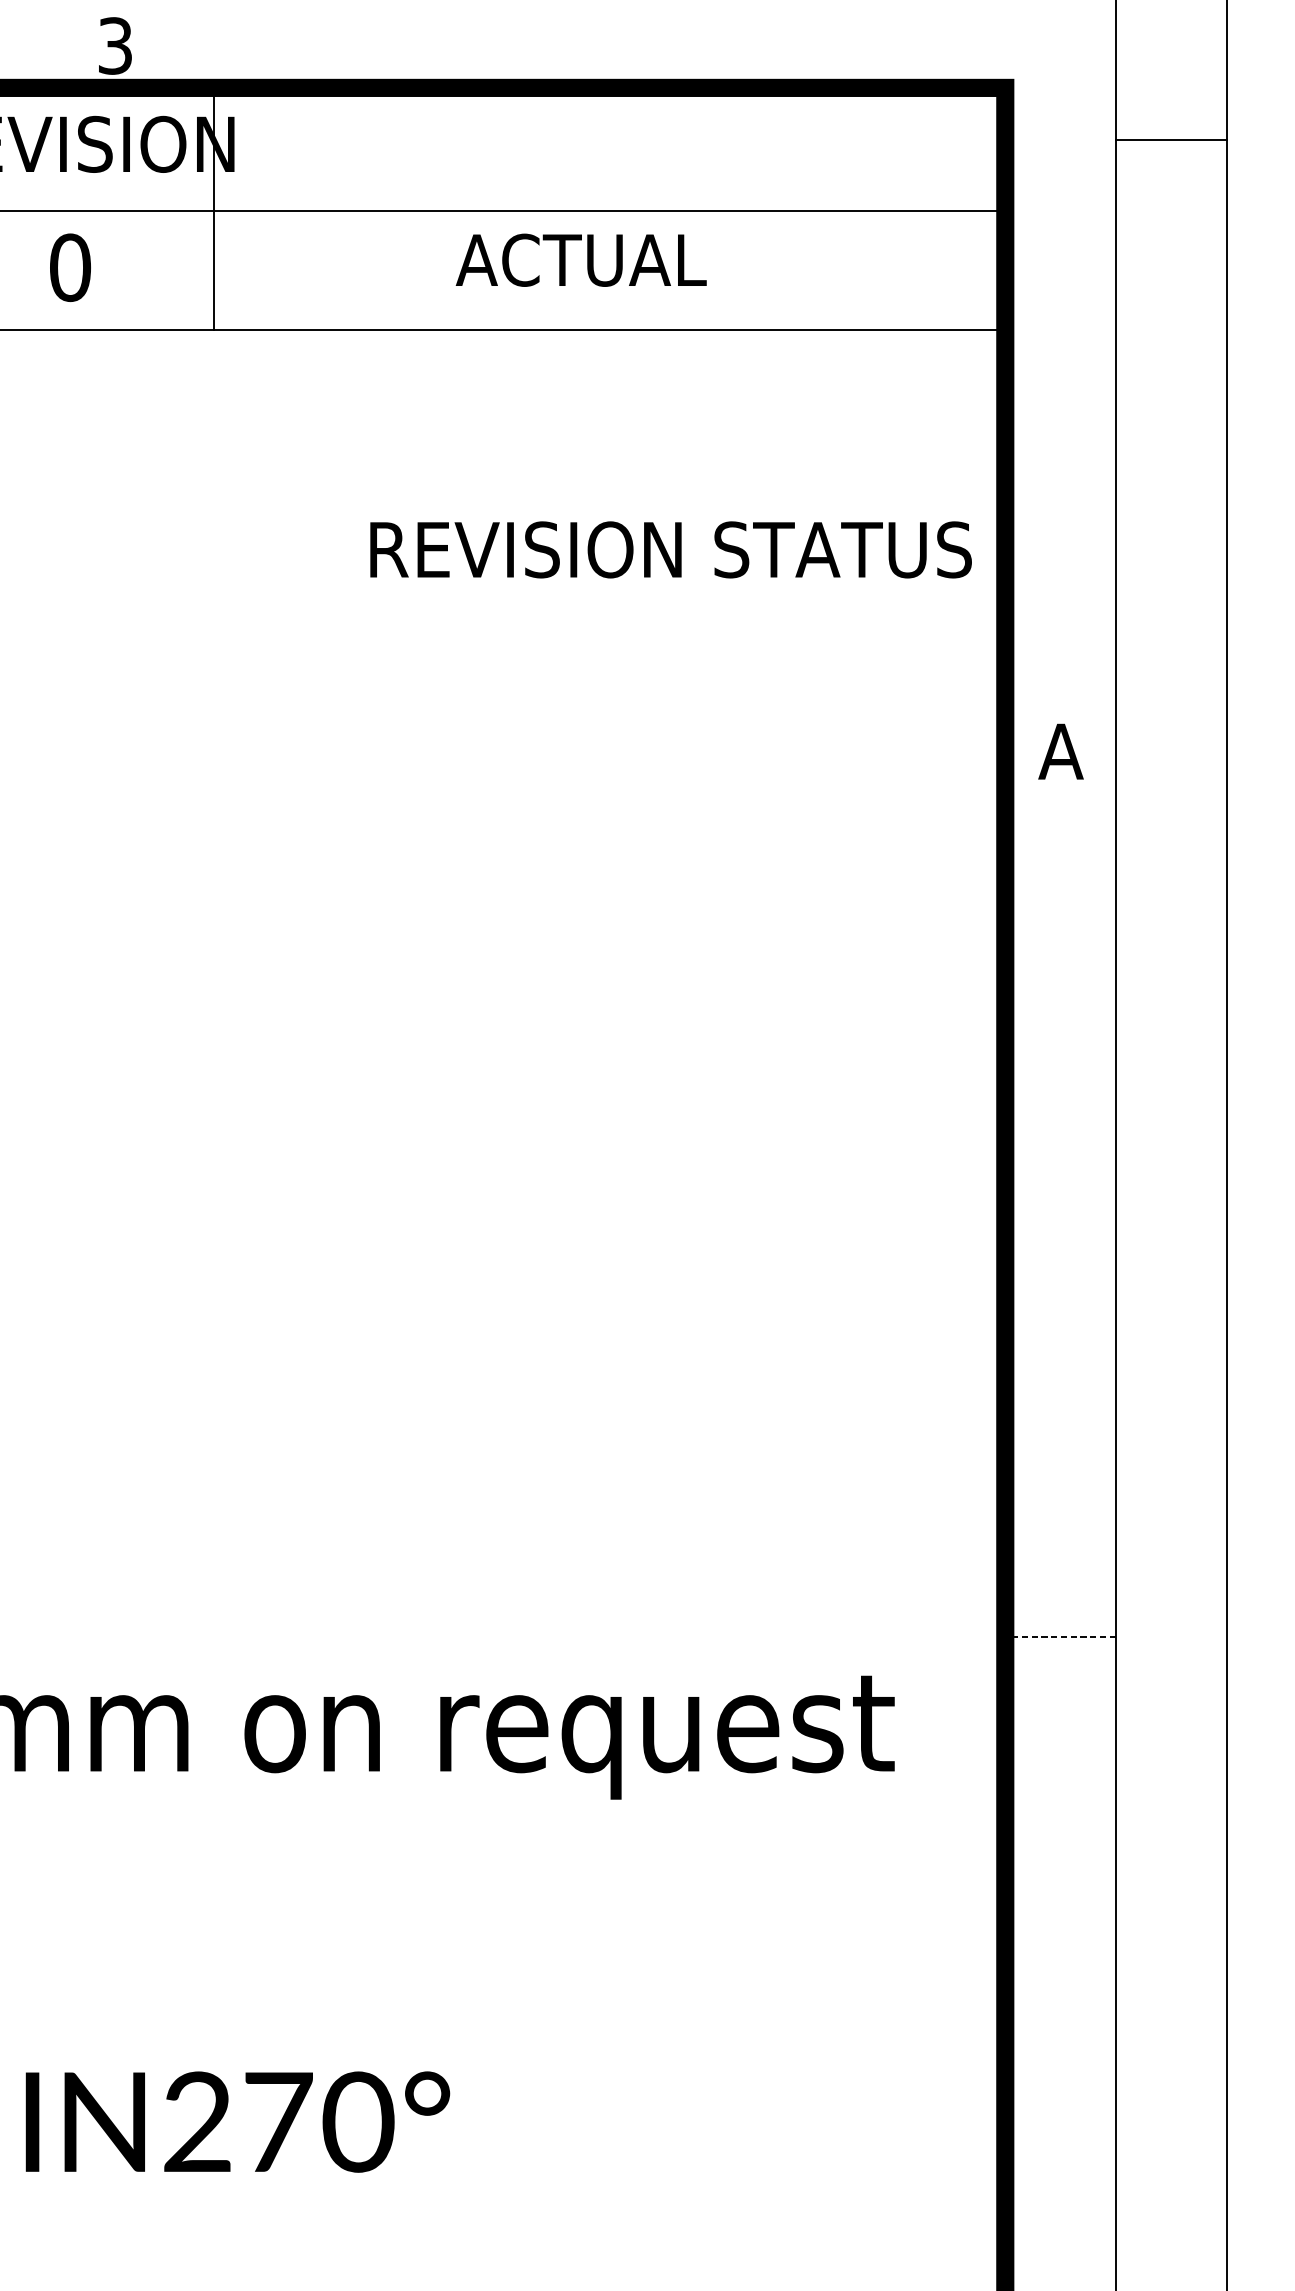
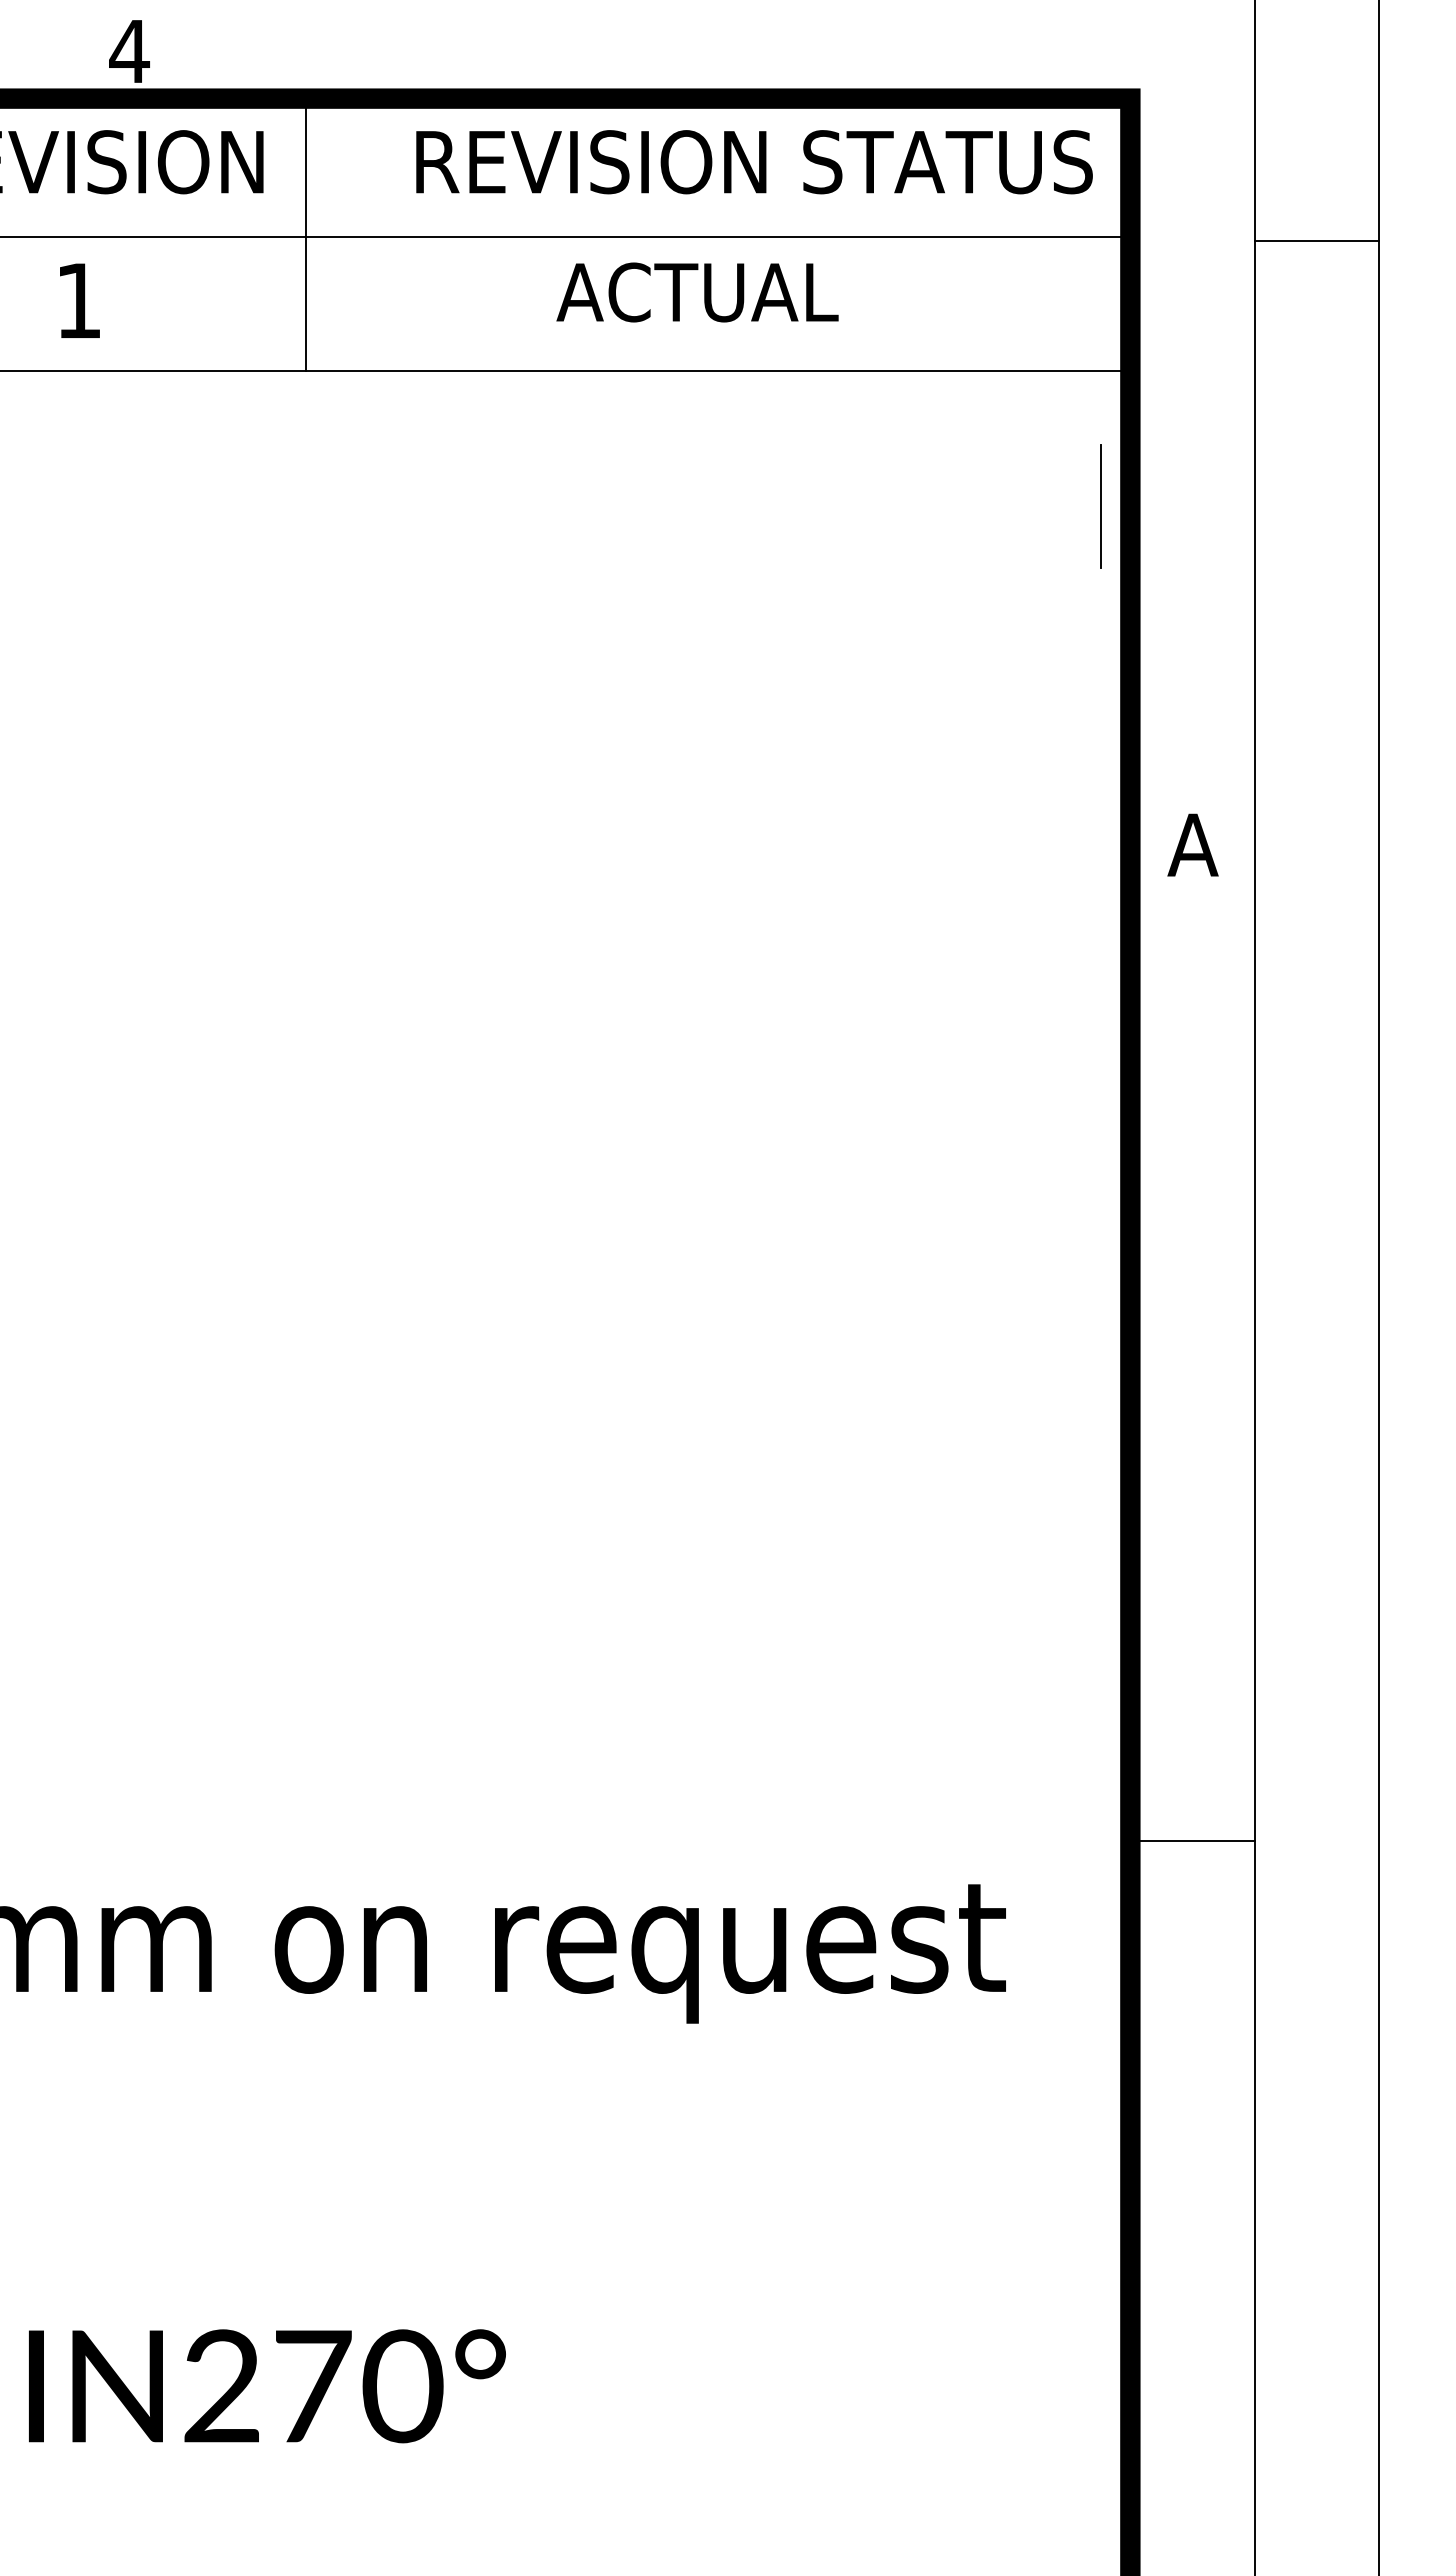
text: (115, 46) -> (129, 51), 3 -> 4
line: (1170, 139) -> (1316, 240), moved
line: (214, 208) -> (306, 234), moved
text: (581, 260) -> (697, 292), moved
text: (70, 267) -> (79, 300), 0 -> 1
line: (978, 450) -> (1100, 506), added
text: (671, 550) -> (754, 162), moved
line: (1060, 1637) -> (1192, 1841), dashed -> solid

